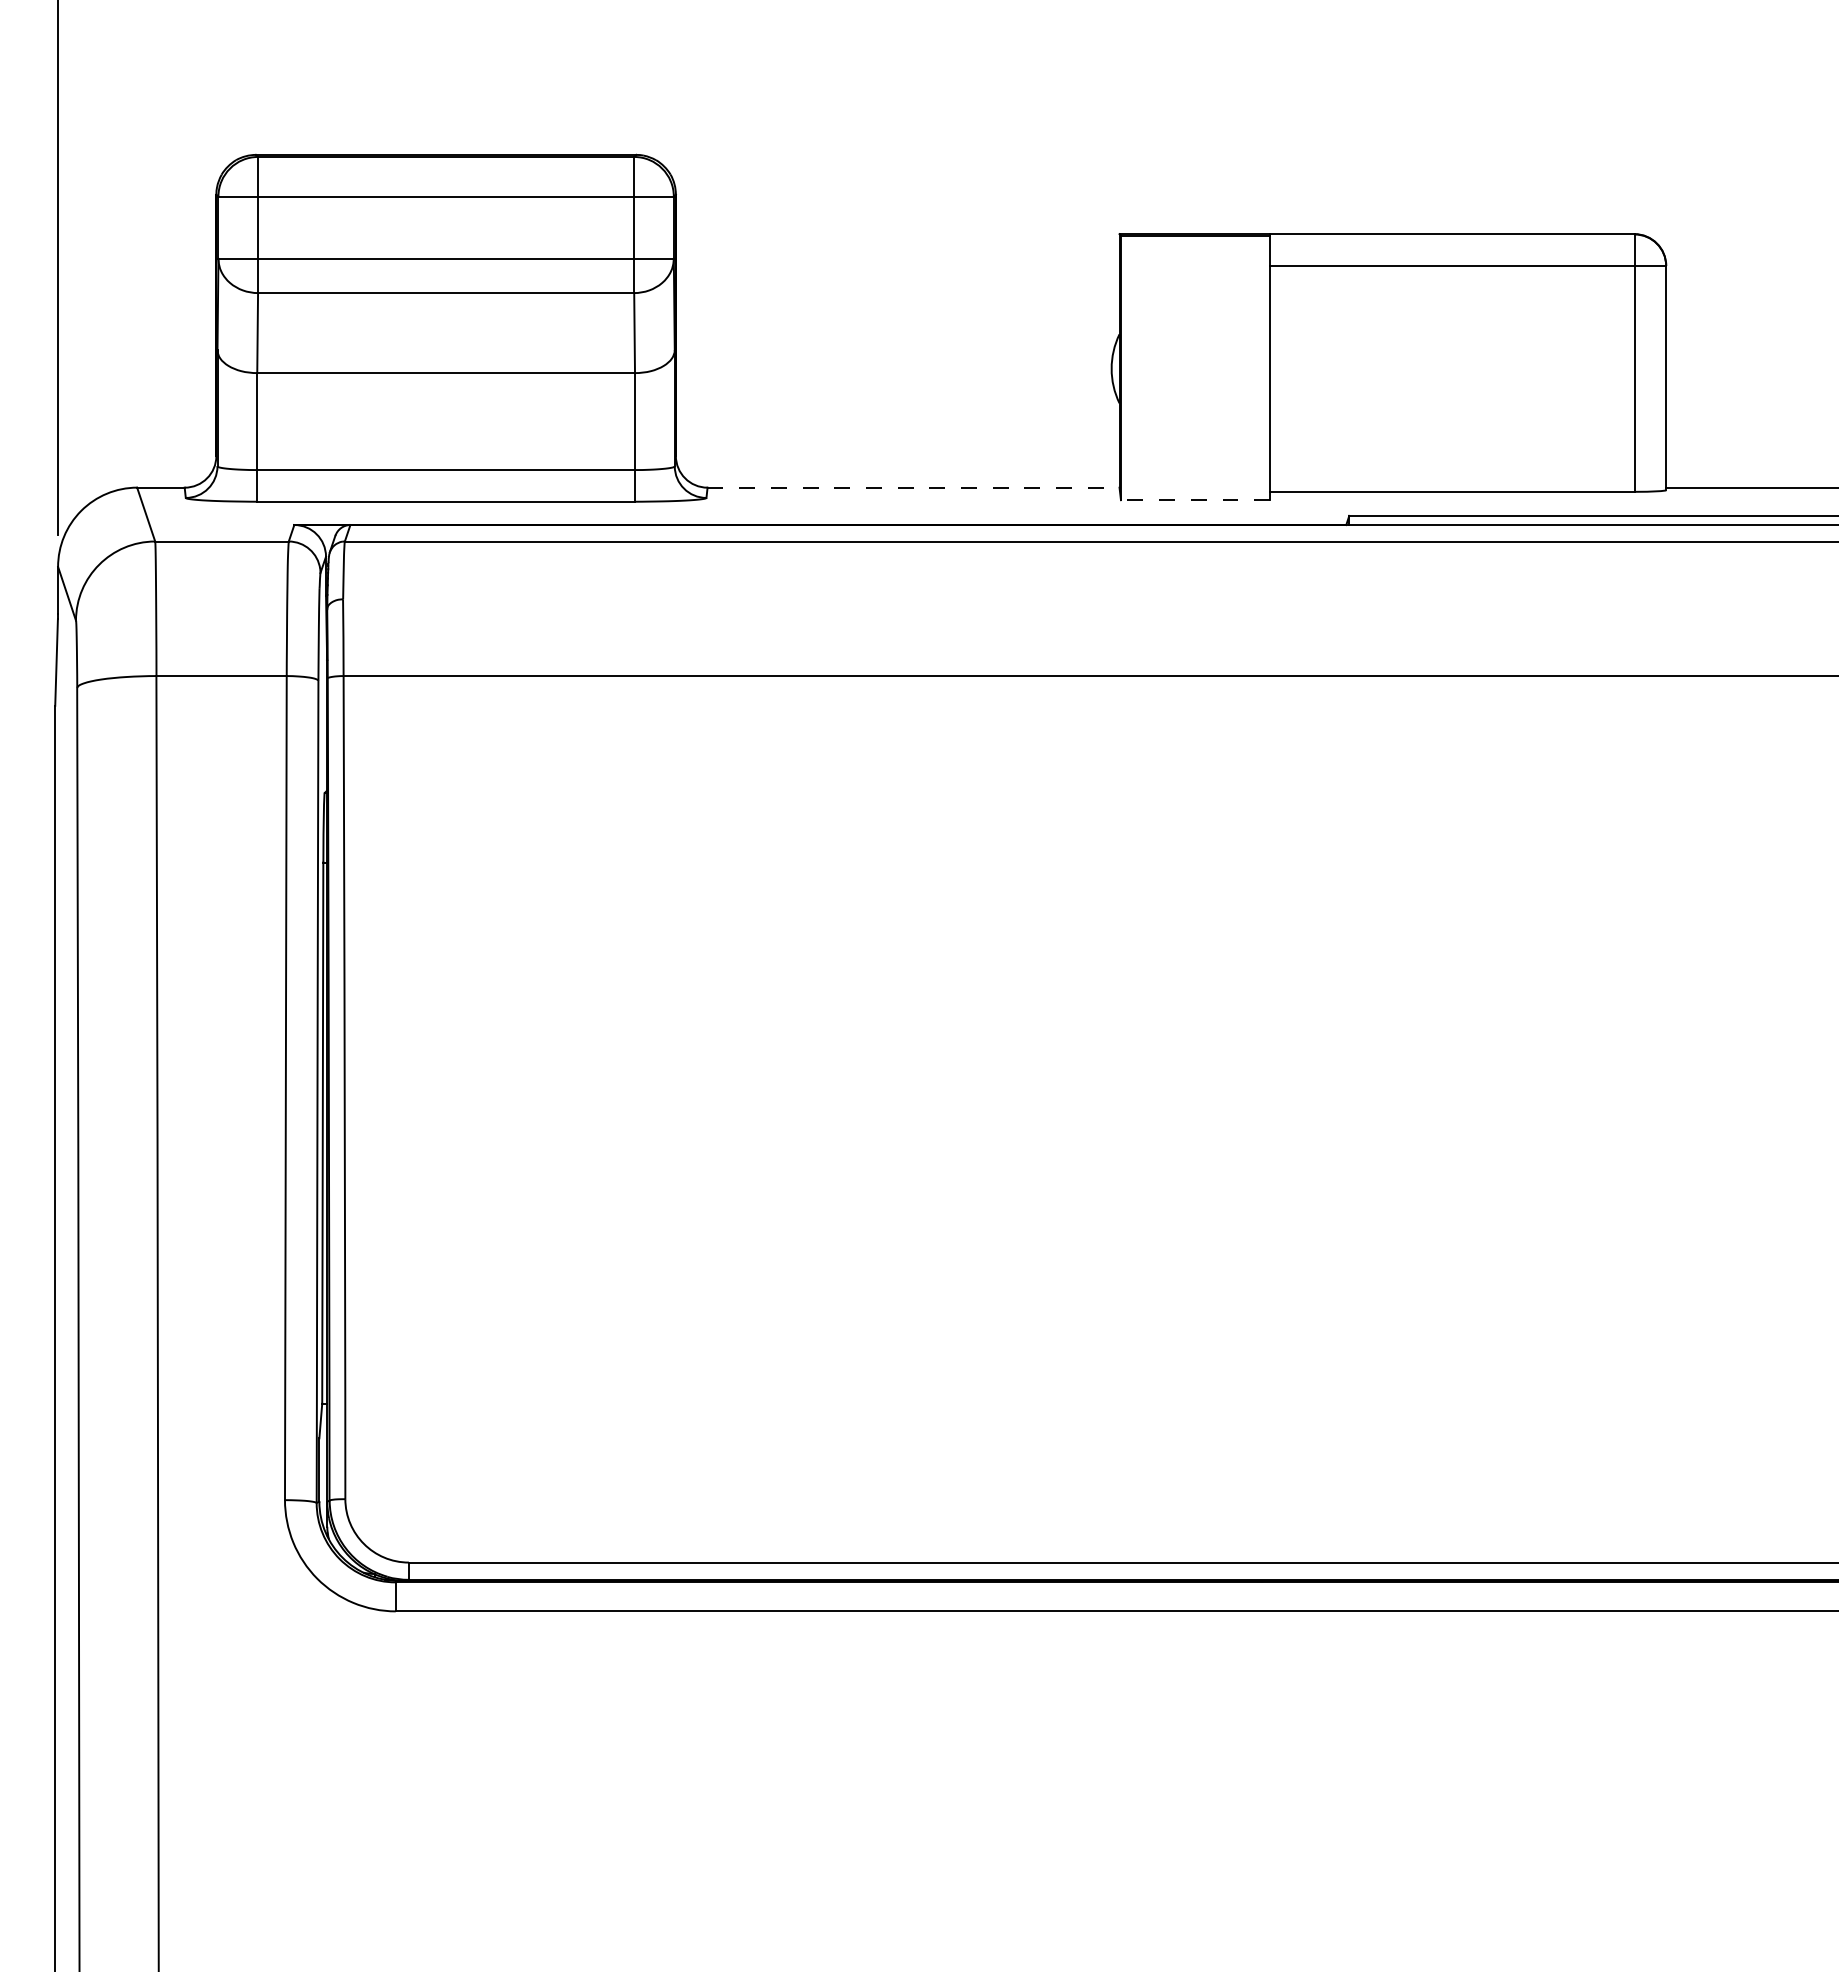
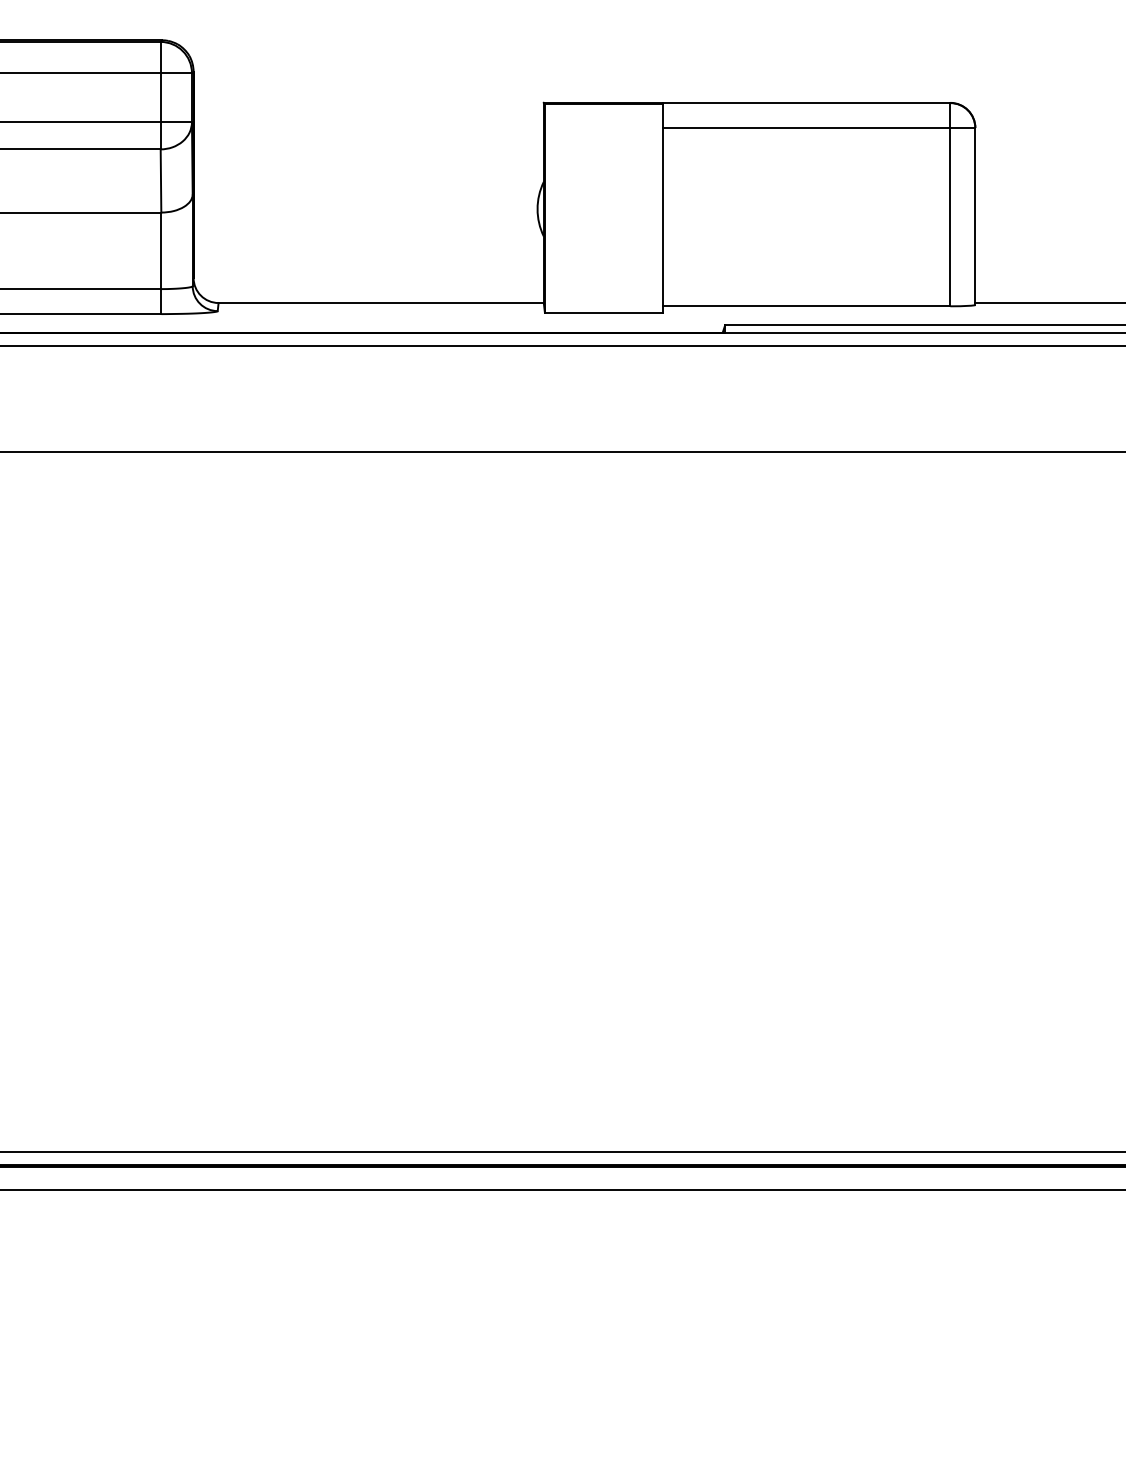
line: (913, 487) -> (381, 302), dashed -> solid
line: (1195, 500) -> (603, 313), dashed -> solid

